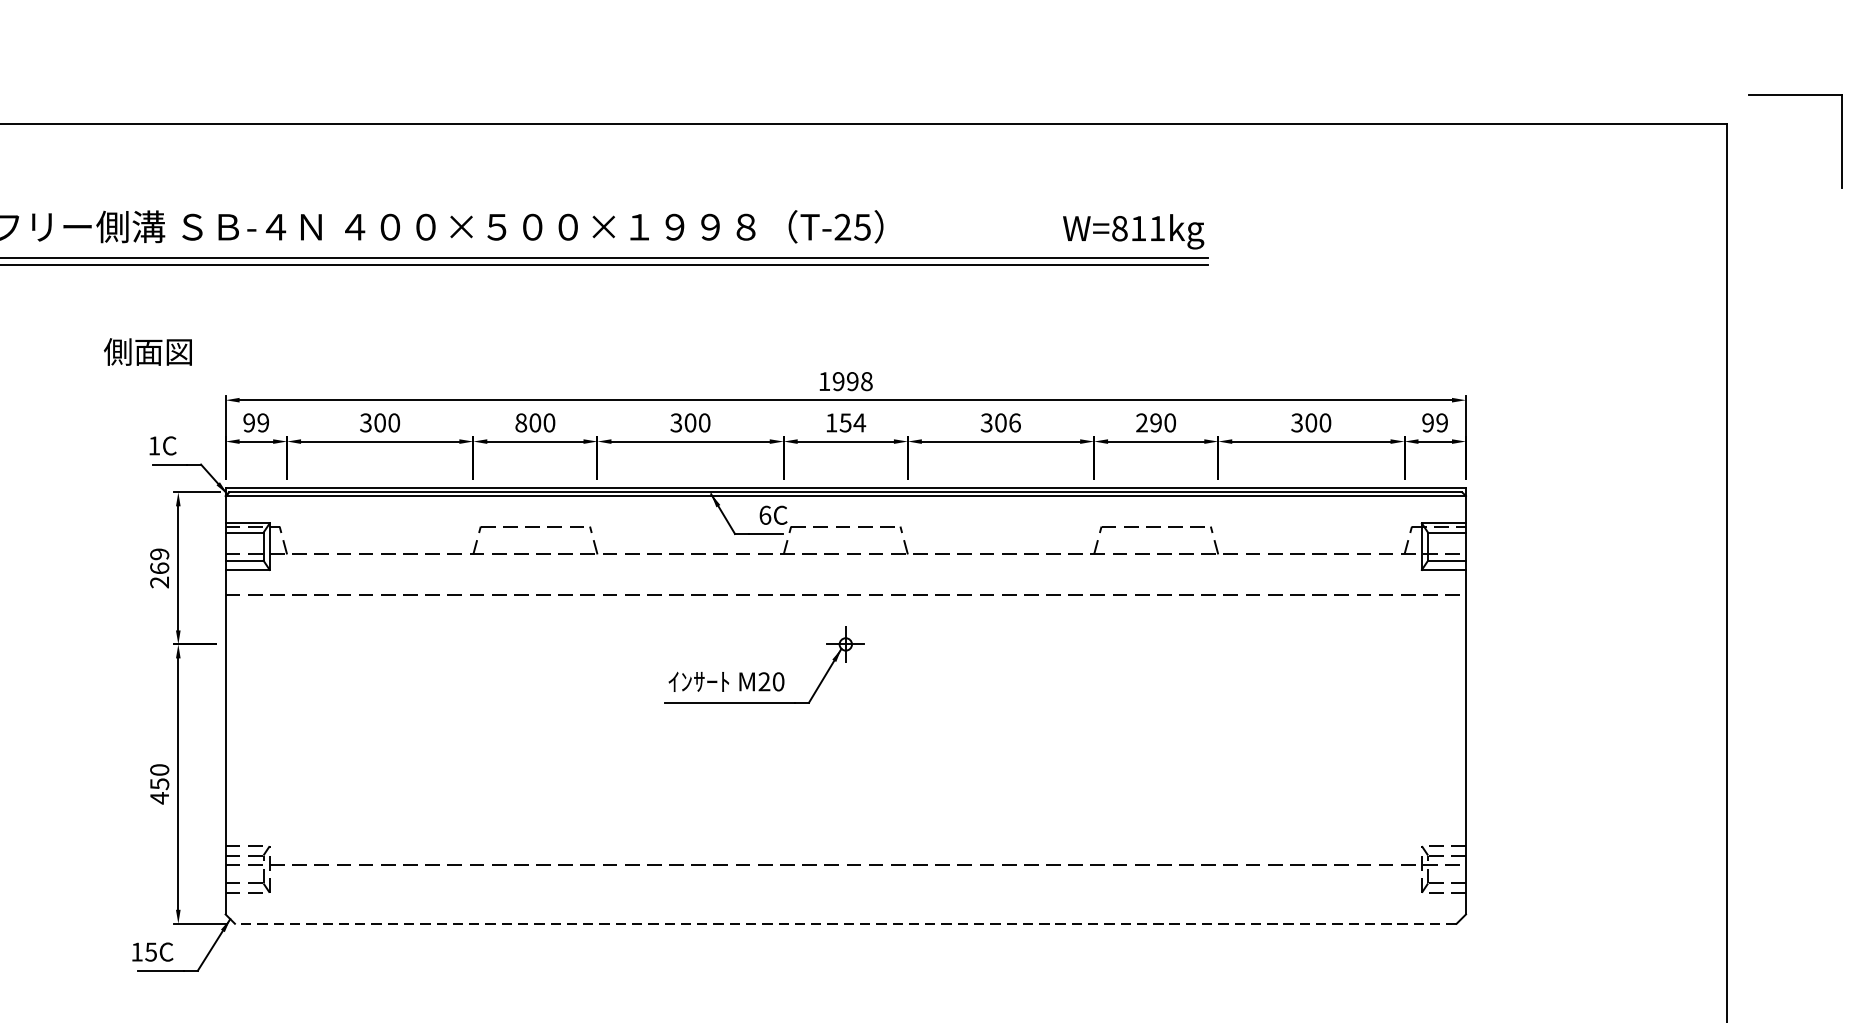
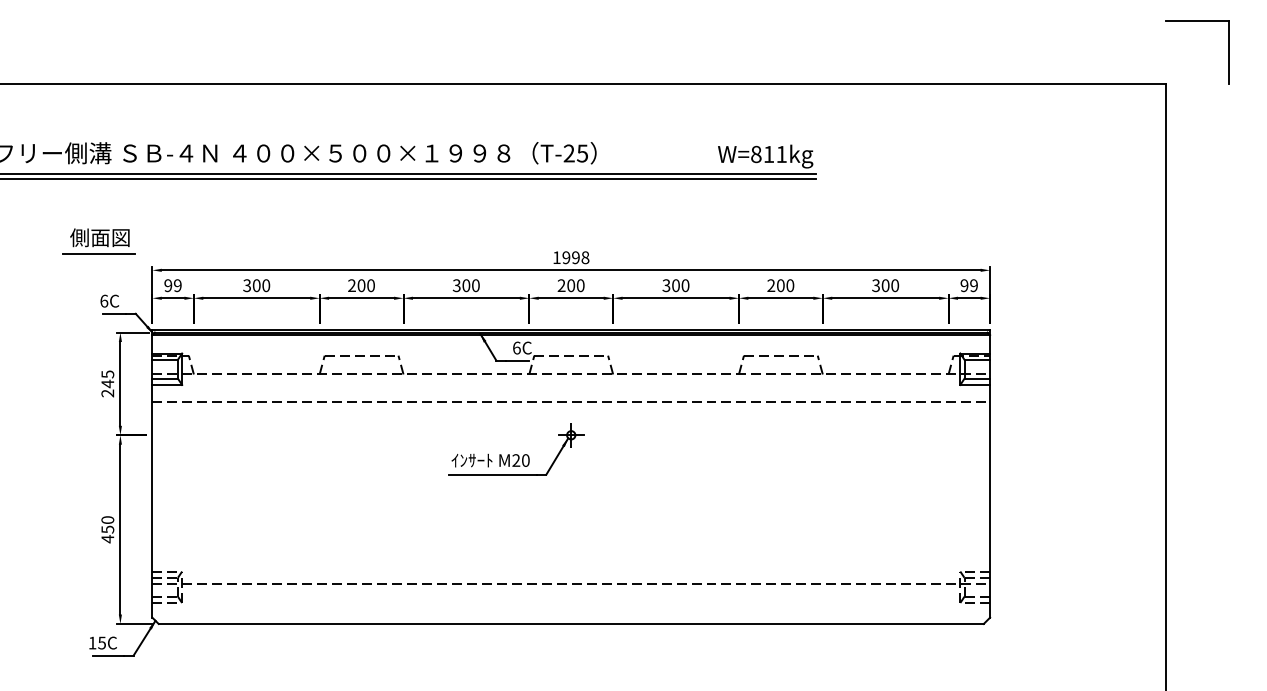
part: (1795, 95) -> (1197, 21), moved
line: (147, 376) -> (99, 254), added
text: (520, 422) -> (351, 285), 800 -> 200
text: (844, 422) -> (570, 285), 154 -> 200
text: (1014, 422) -> (685, 285), 306 -> 300
text: (1155, 422) -> (780, 285), 290 -> 200
text: (154, 444) -> (104, 300), 1C -> 6C
text: (159, 561) -> (107, 379), 269 -> 245
line: (846, 923) -> (571, 623), dashed -> solid

